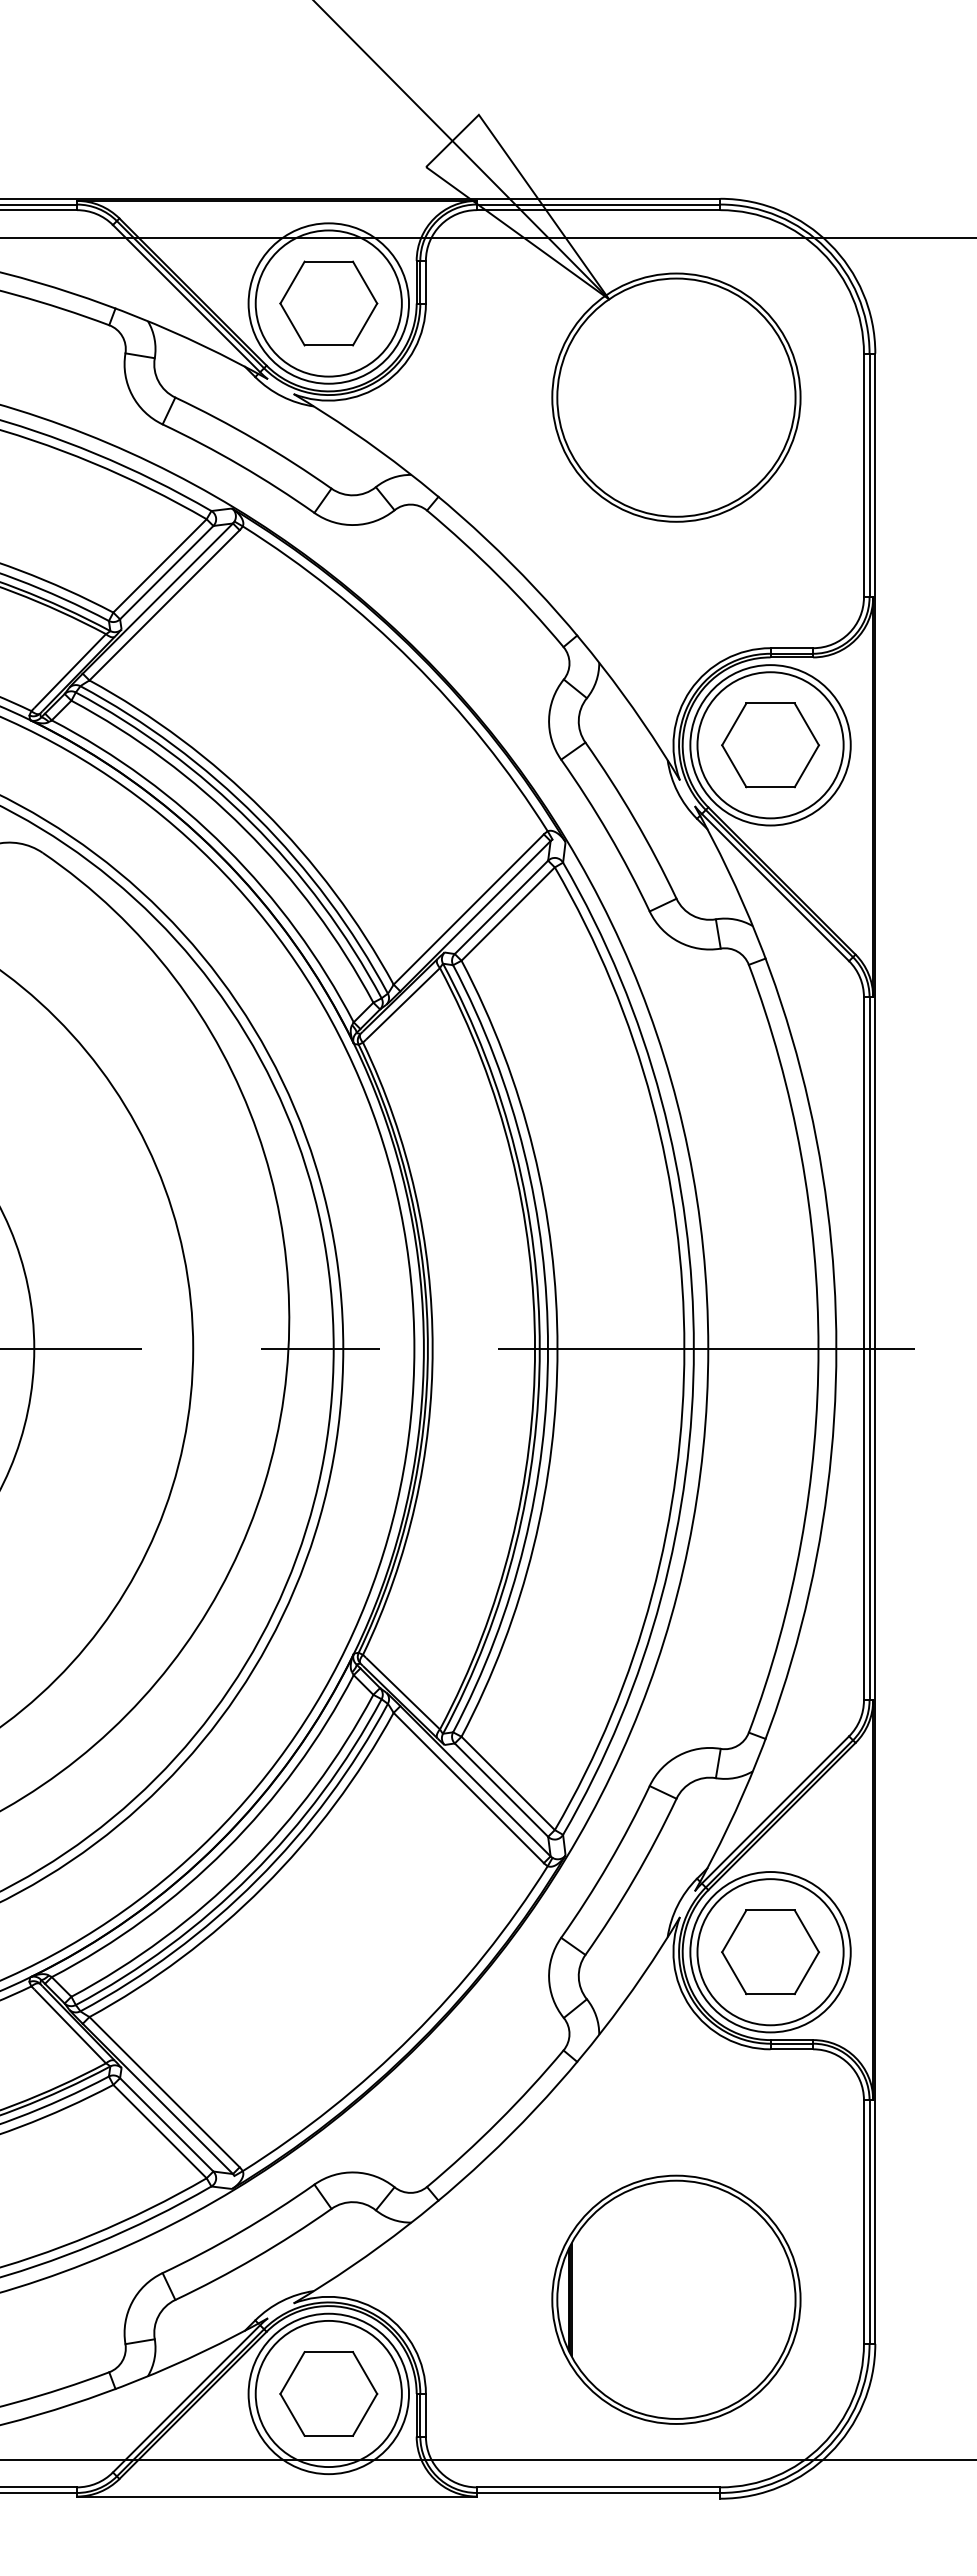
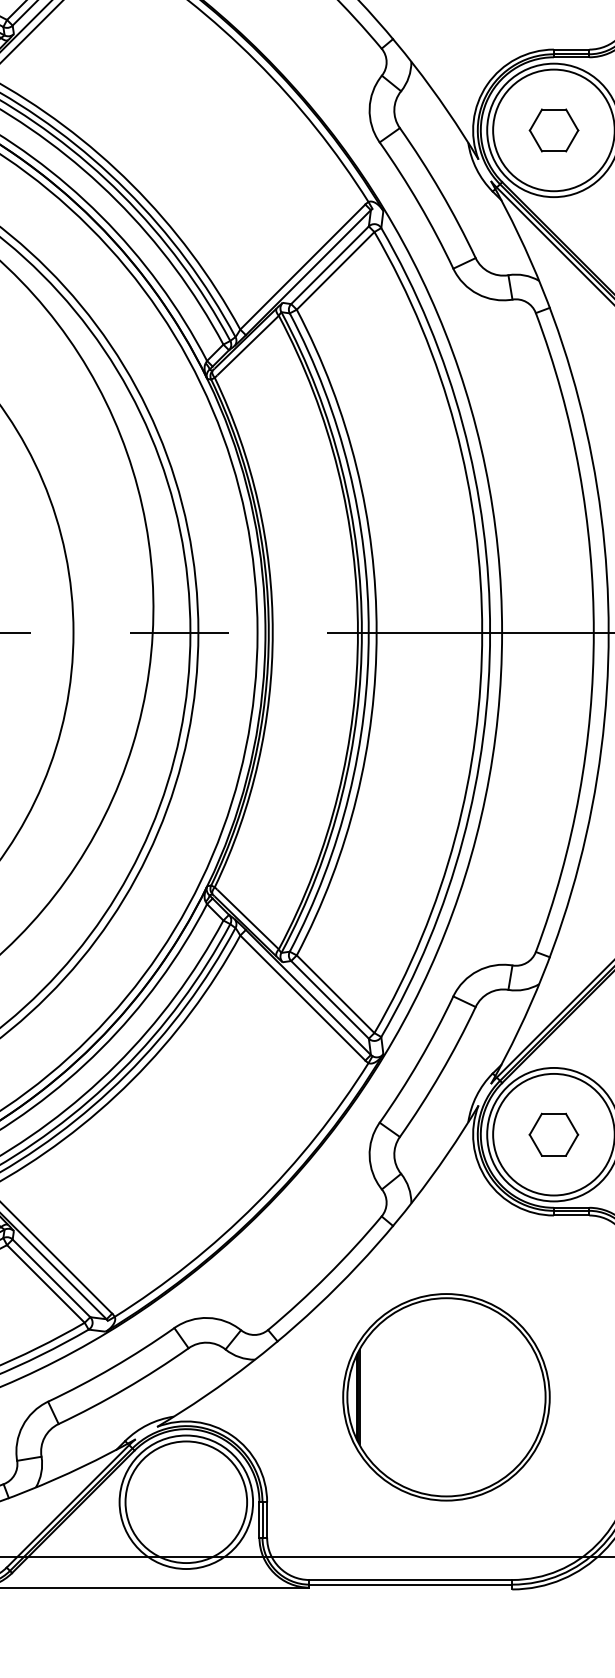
part: (770, 745) -> (553, 130), size x0.6
part: (770, 1952) -> (553, 1134), size x0.6
part: (676, 2299) -> (446, 1397), moved
part: (328, 2393) -> (186, 1501), removed

